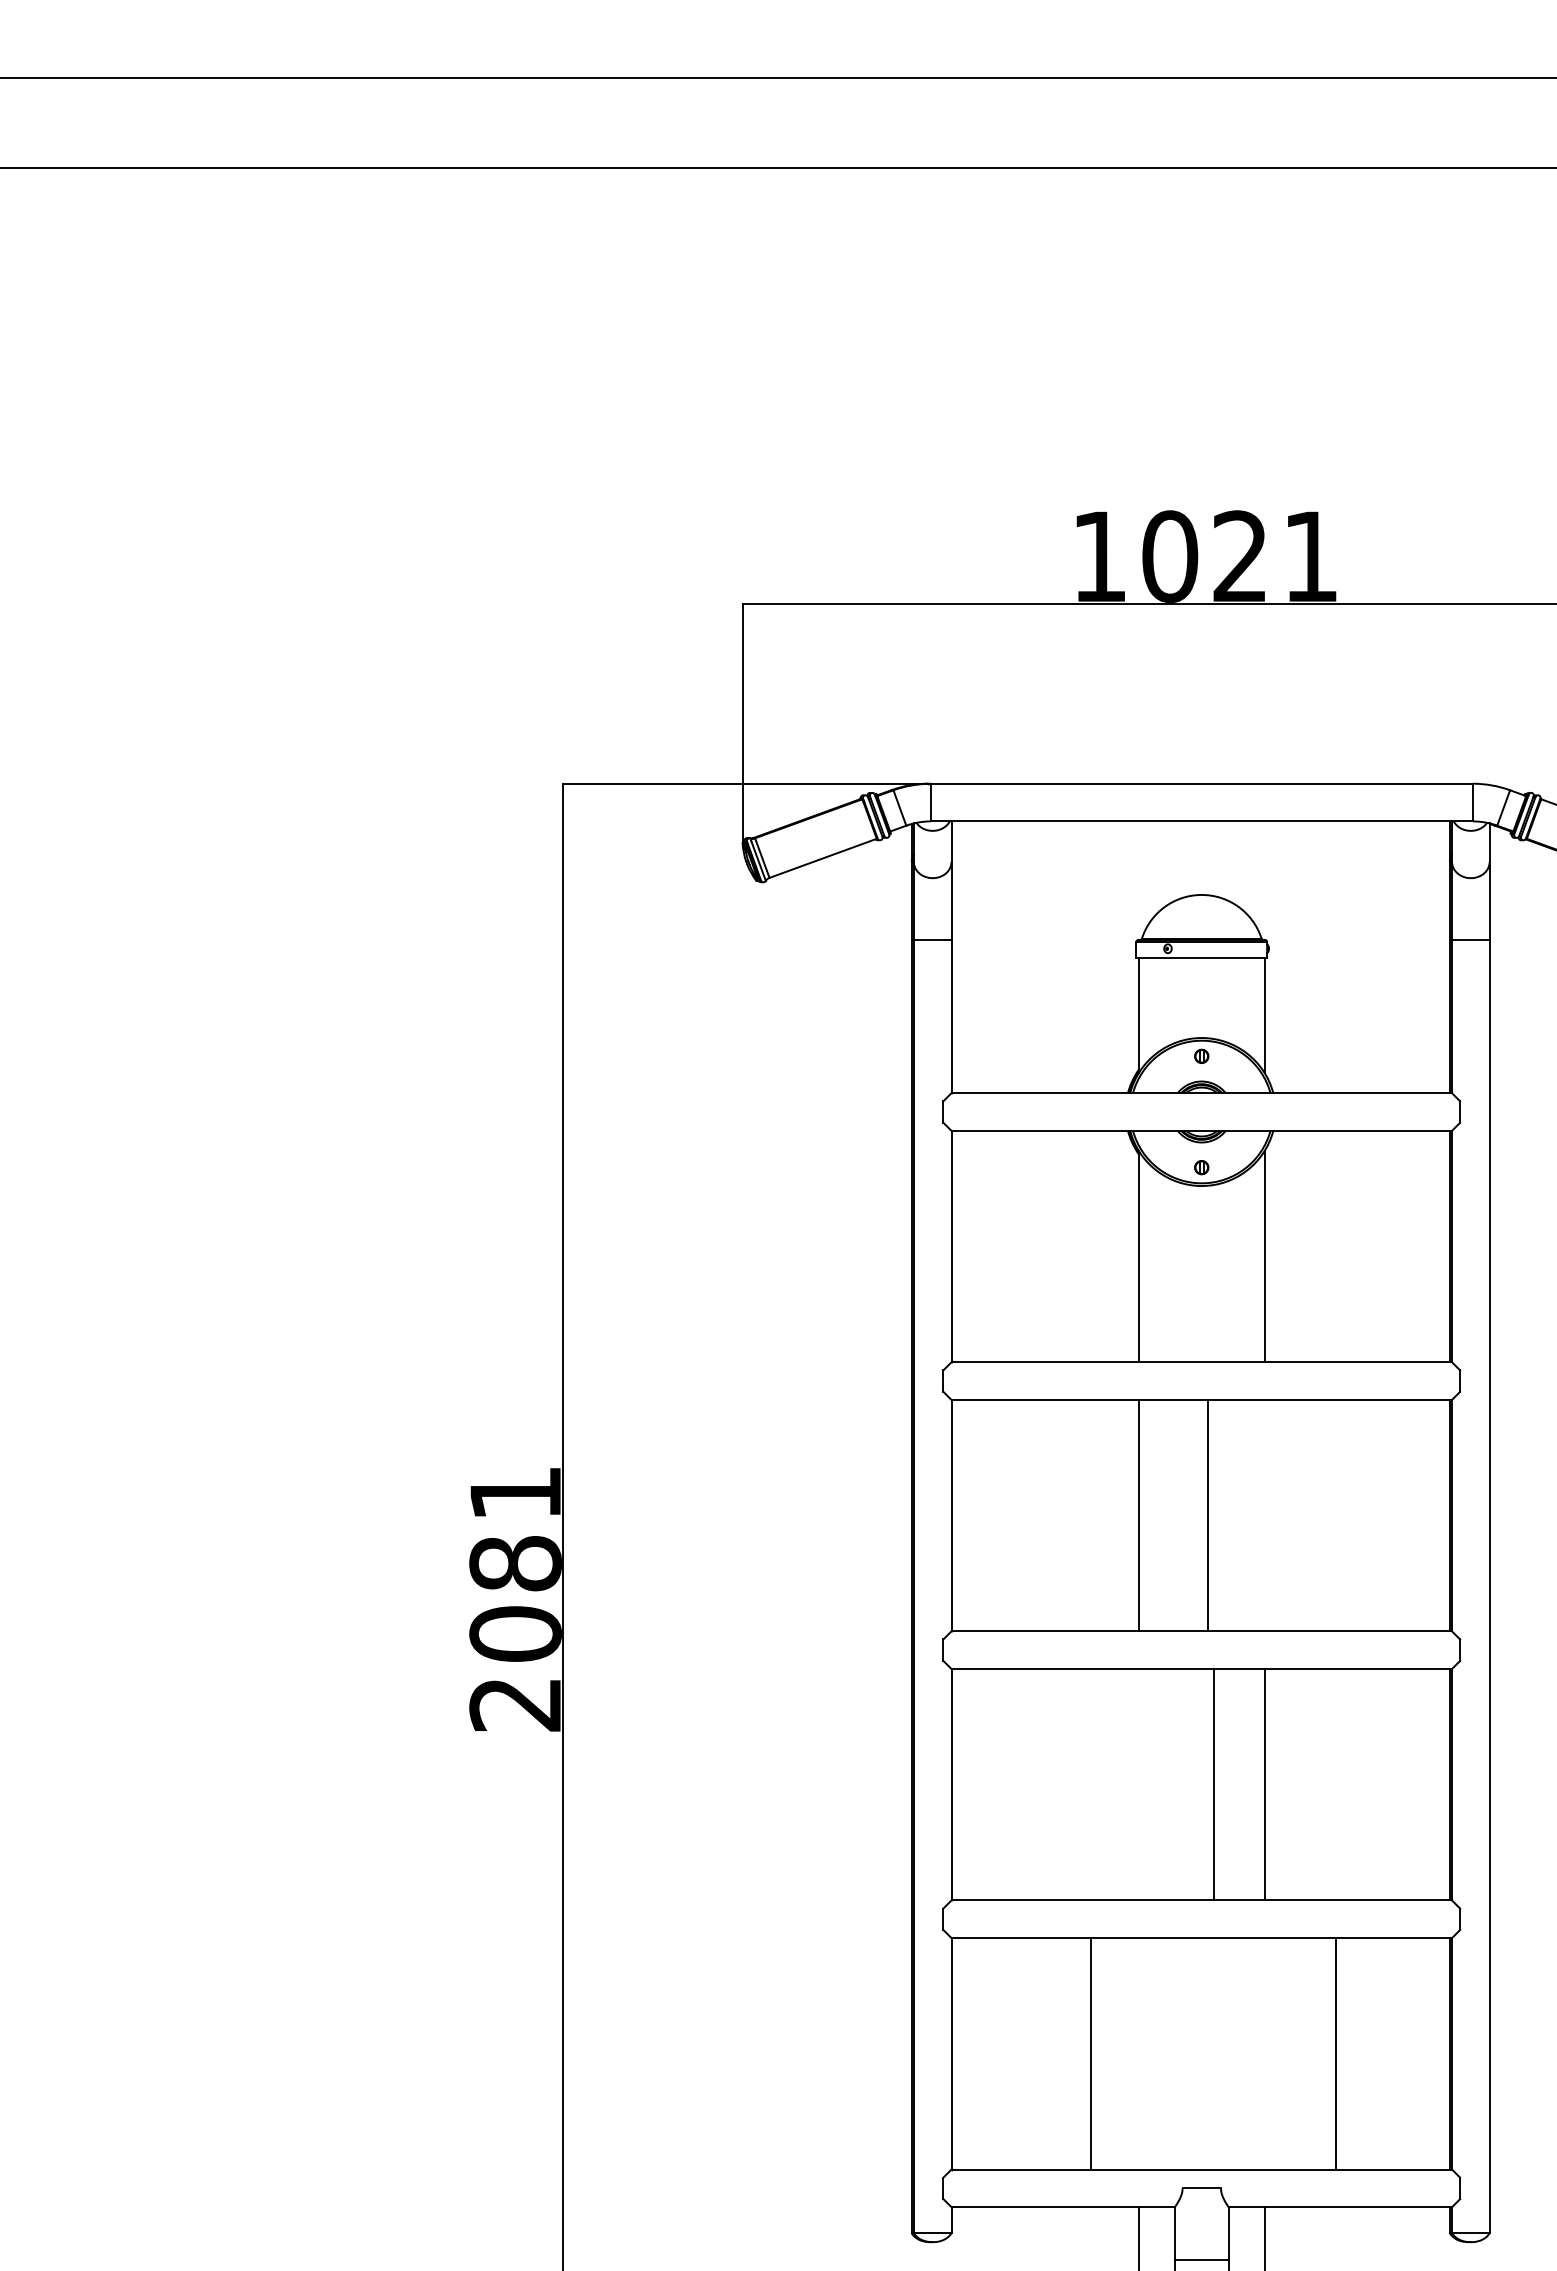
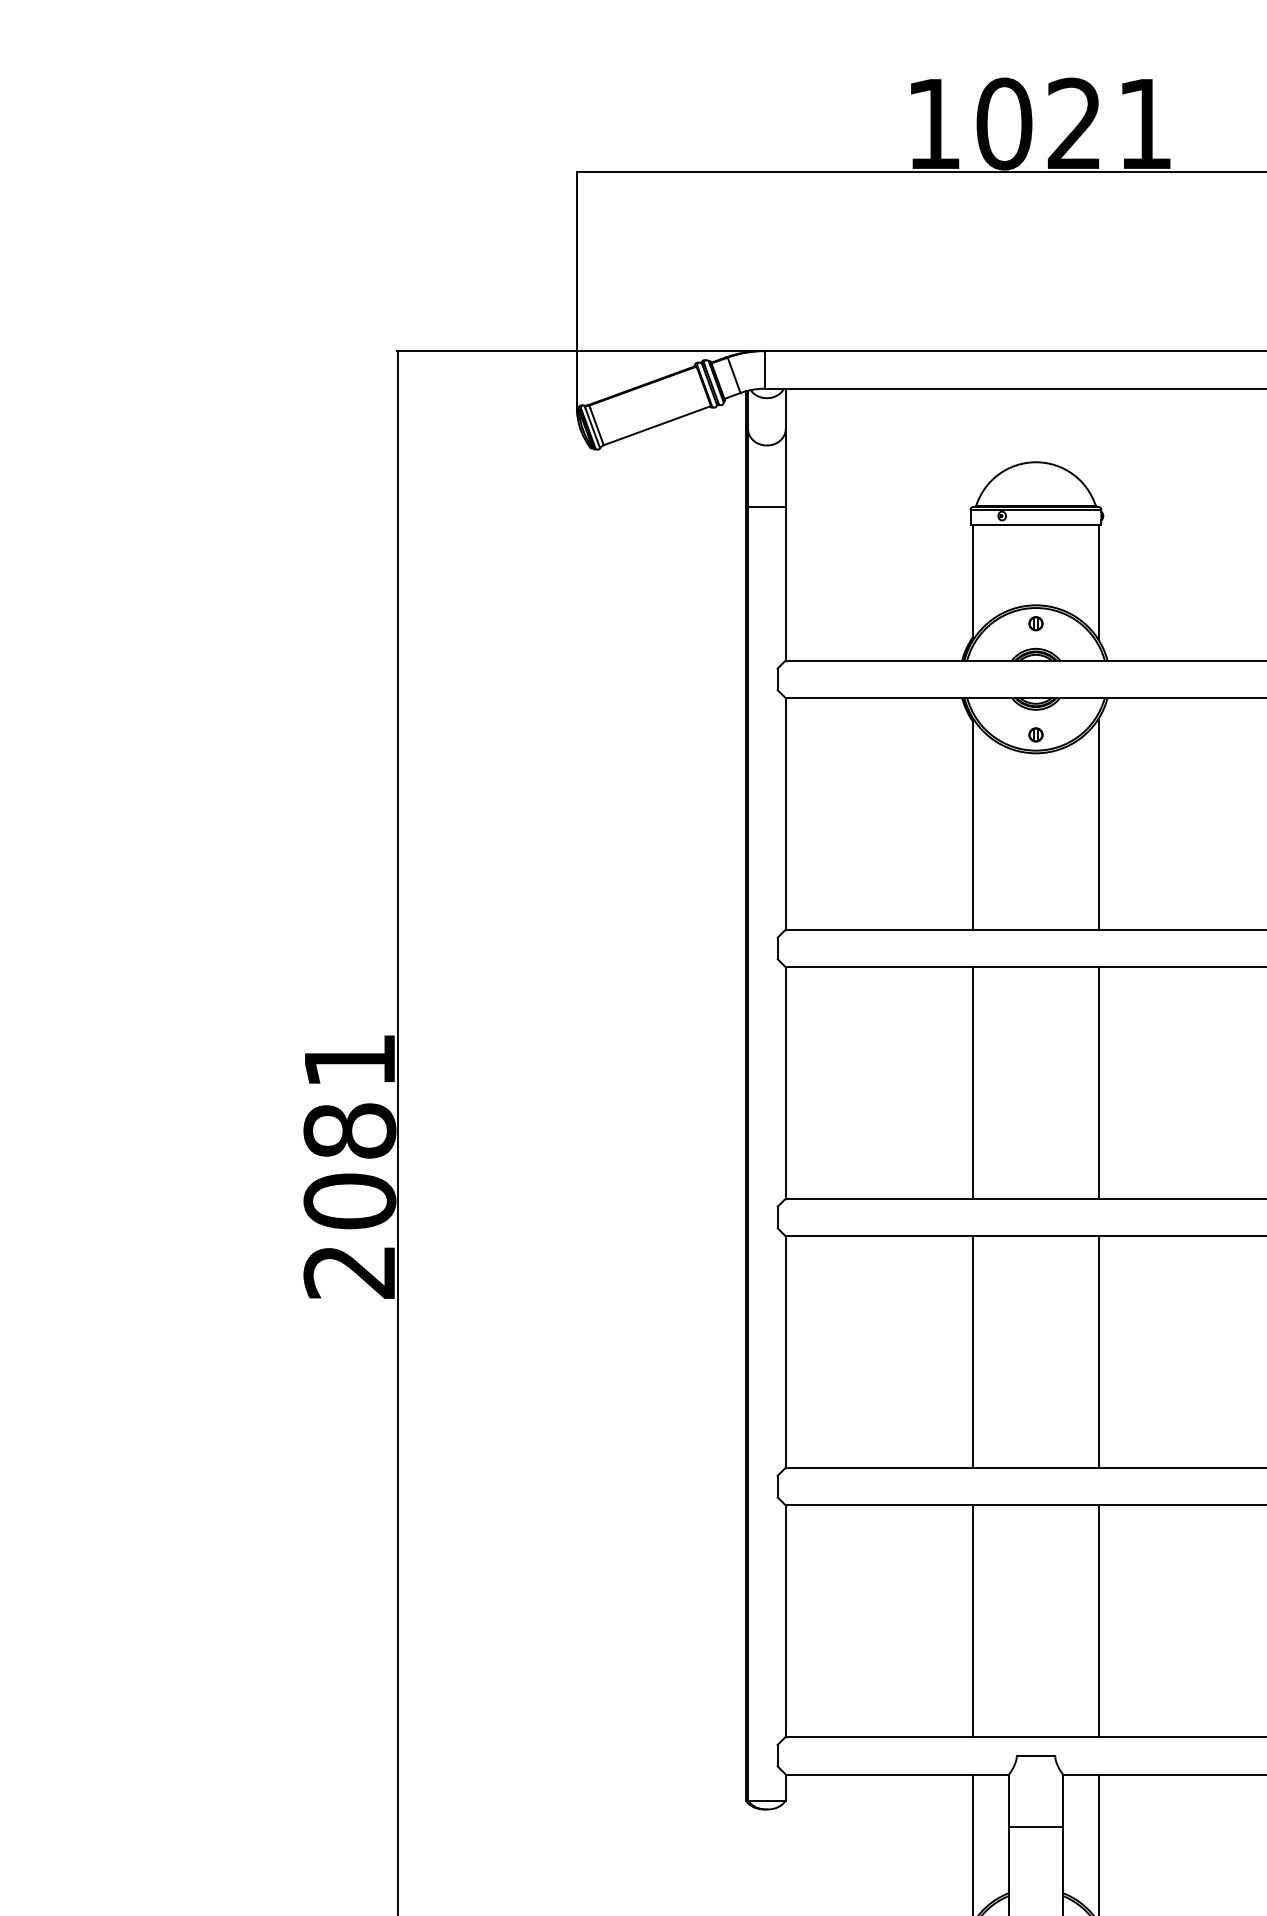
line: (1207, 1515) -> (1098, 1082), moved
line: (1213, 1784) -> (972, 1351), moved
line: (1090, 2053) -> (972, 1620), moved
line: (1335, 2053) -> (1098, 1620), moved

